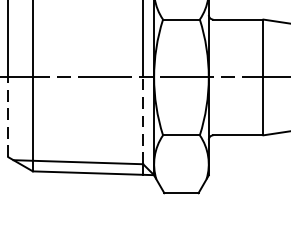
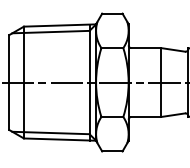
line: (8, 117) -> (9, 106), dashed -> solid
line: (143, 121) -> (89, 108), dashed -> solid

